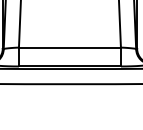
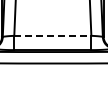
line: (69, 47) -> (52, 35), solid -> dashed

